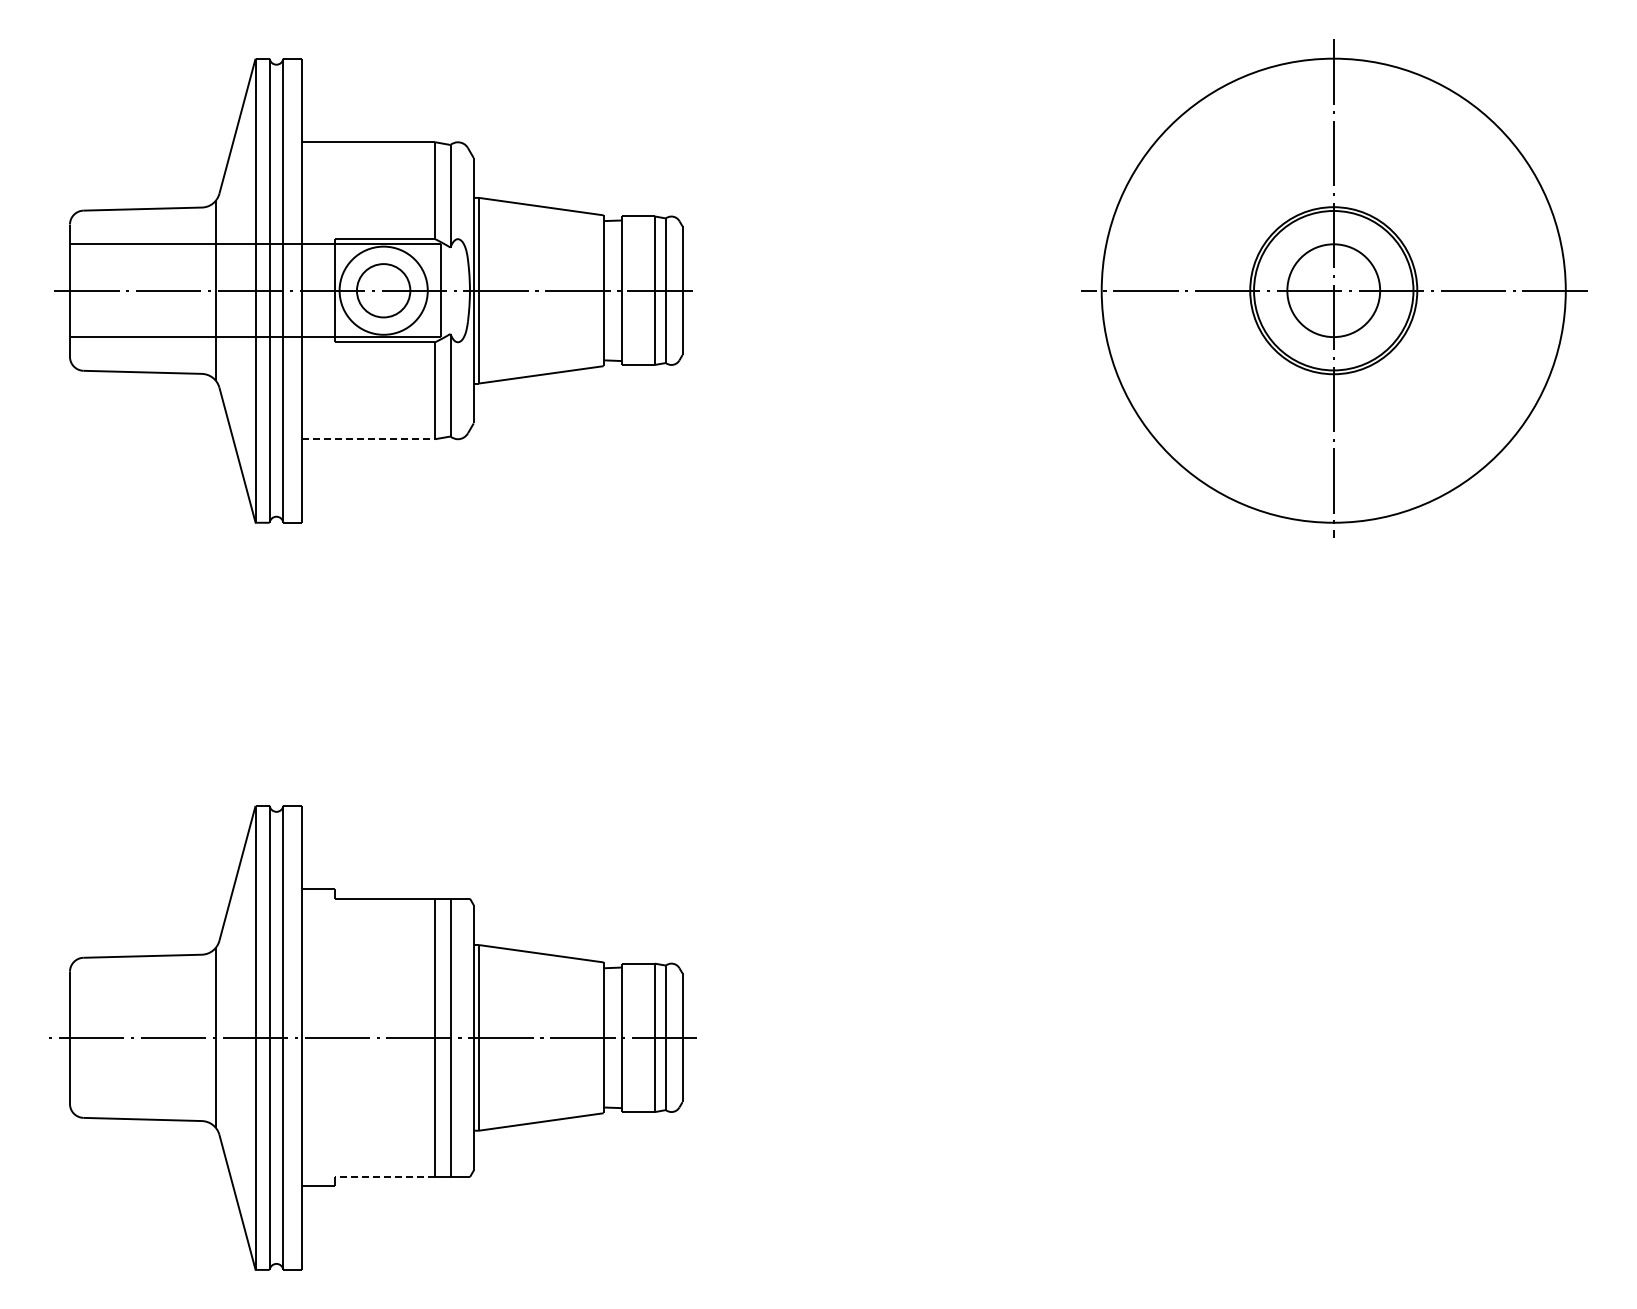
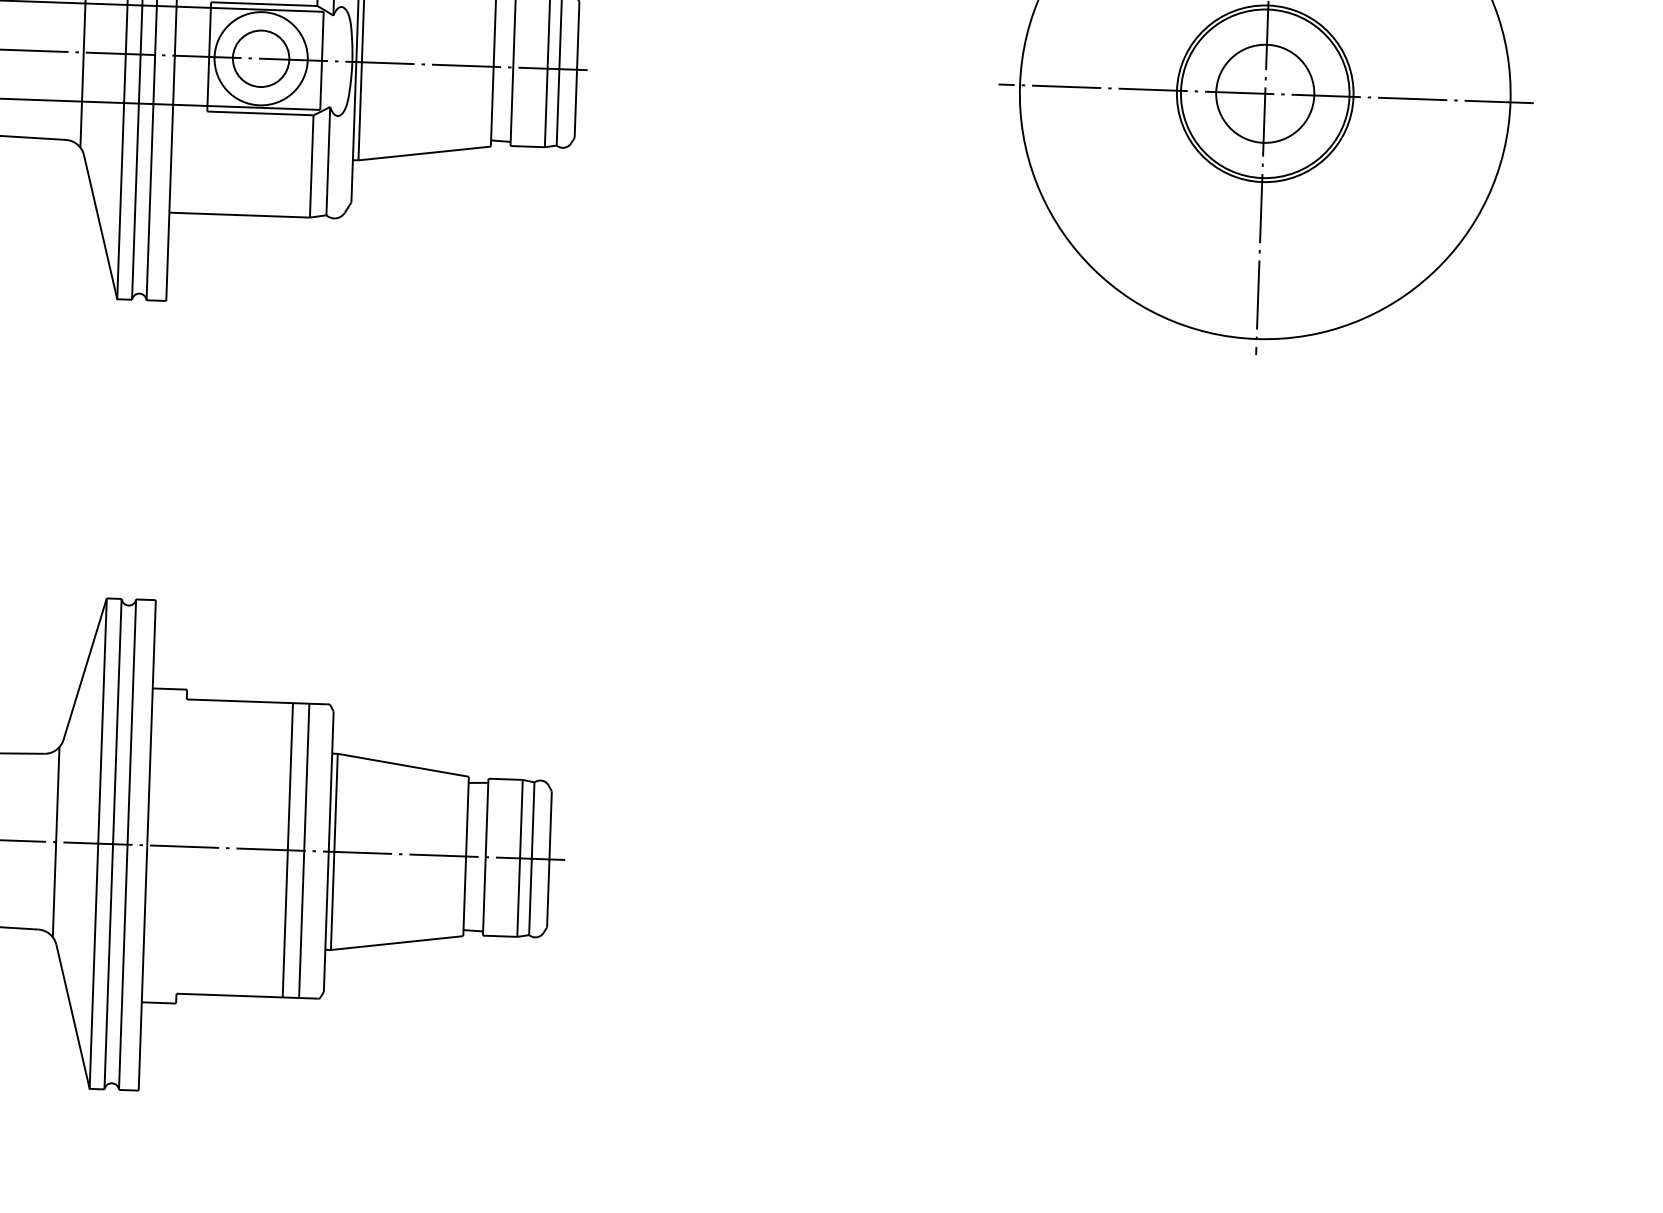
line: (368, 439) -> (239, 215), dashed -> solid
line: (384, 1177) -> (229, 995), dashed -> solid

